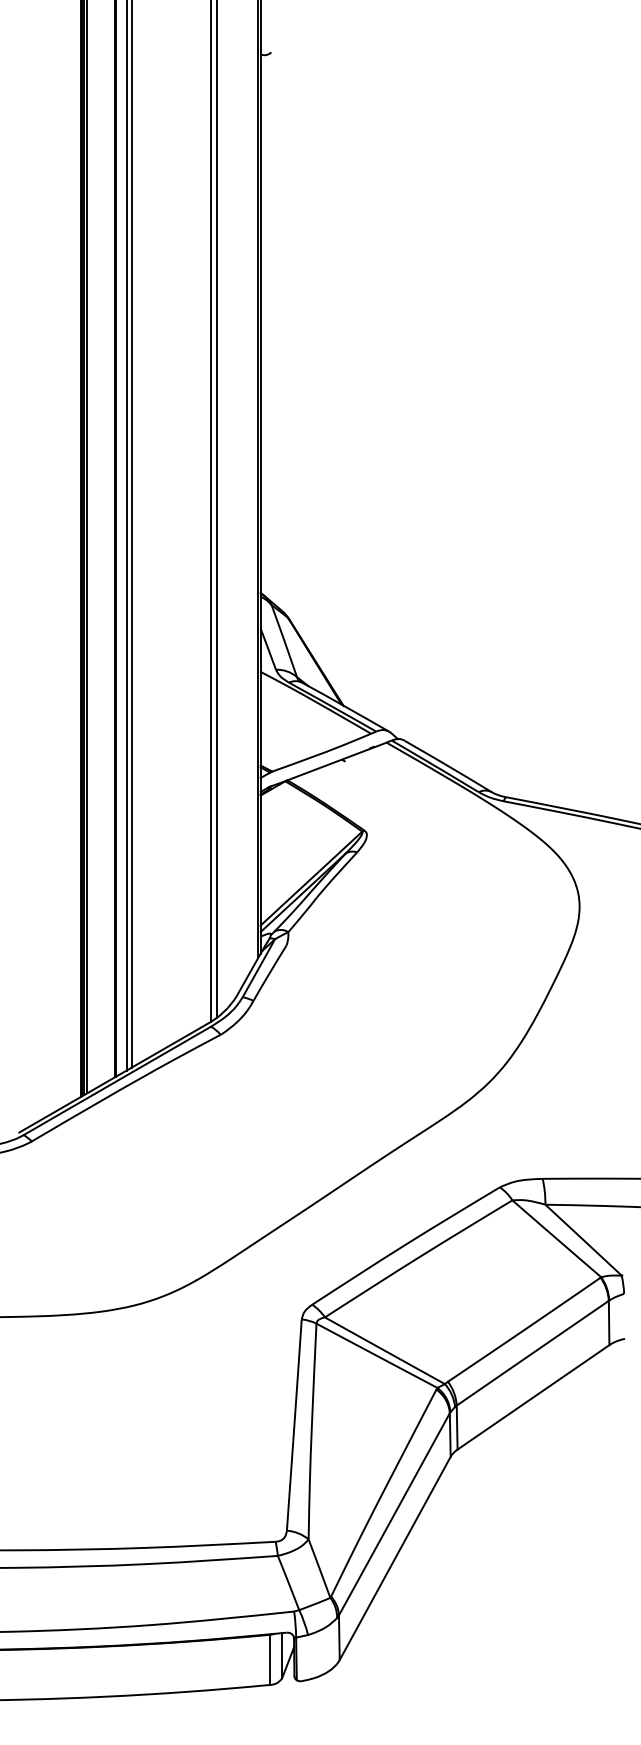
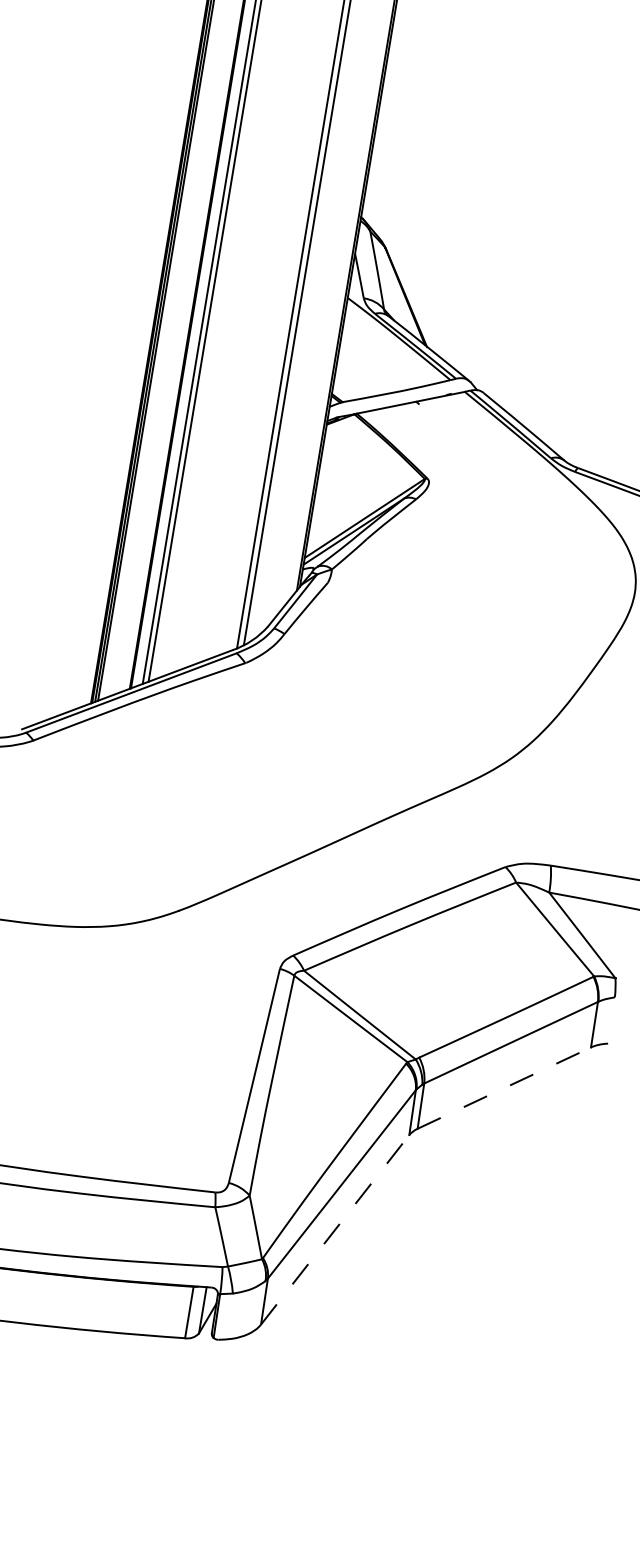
line: (533, 1397) -> (504, 1088), solid -> dashed
line: (395, 1558) -> (335, 1229), solid -> dashed

